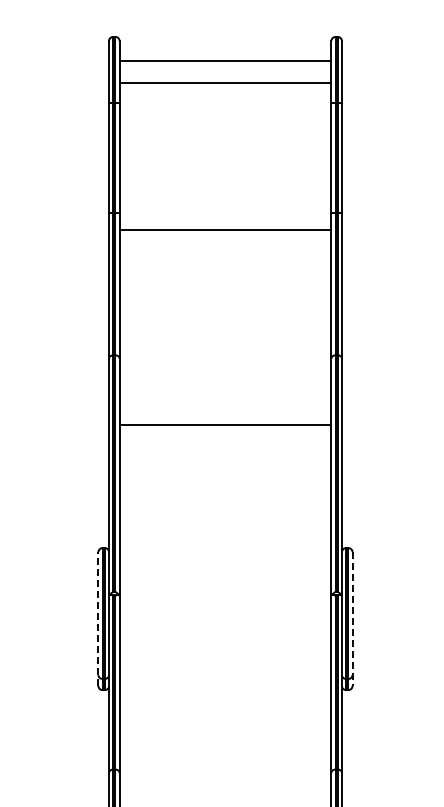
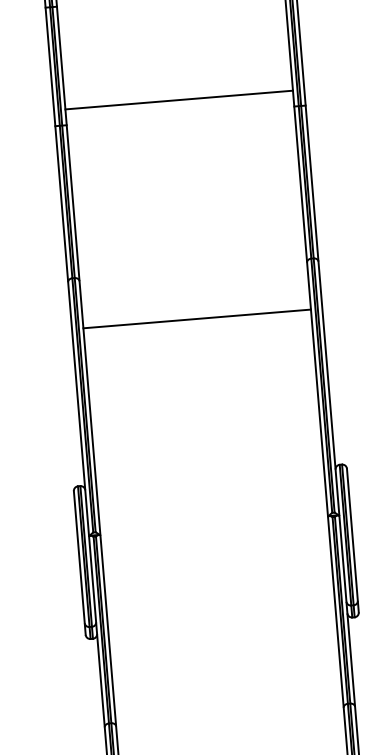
line: (225, 229) -> (179, 99), moved
line: (225, 425) -> (197, 319), moved
line: (98, 619) -> (79, 563), dashed -> solid
line: (352, 619) -> (352, 541), dashed -> solid

